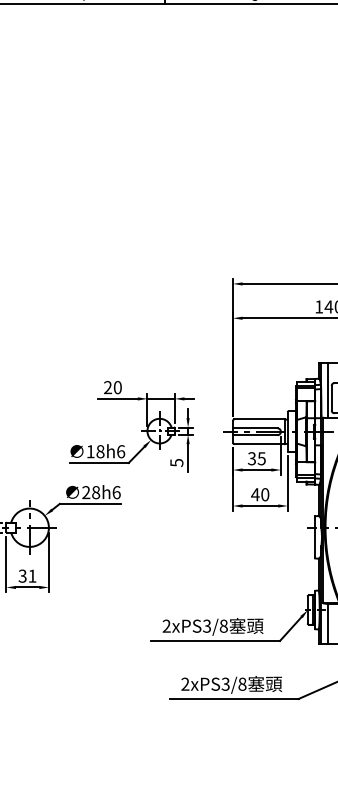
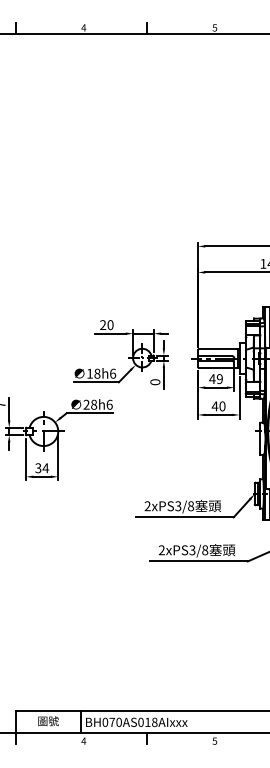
text: (256, 459) -> (215, 379), 35 -> 49
text: (177, 463) -> (155, 382), 5 -> 0
text: (32, 576) -> (45, 468), 31 -> 34

